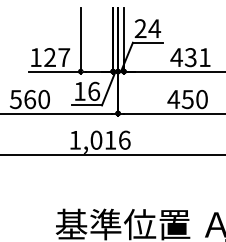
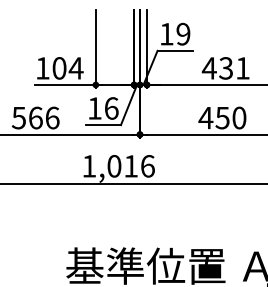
text: (147, 28) -> (174, 33), 24 -> 19
text: (56, 57) -> (67, 68), 127 -> 104
text: (44, 99) -> (52, 117), 560 -> 566

